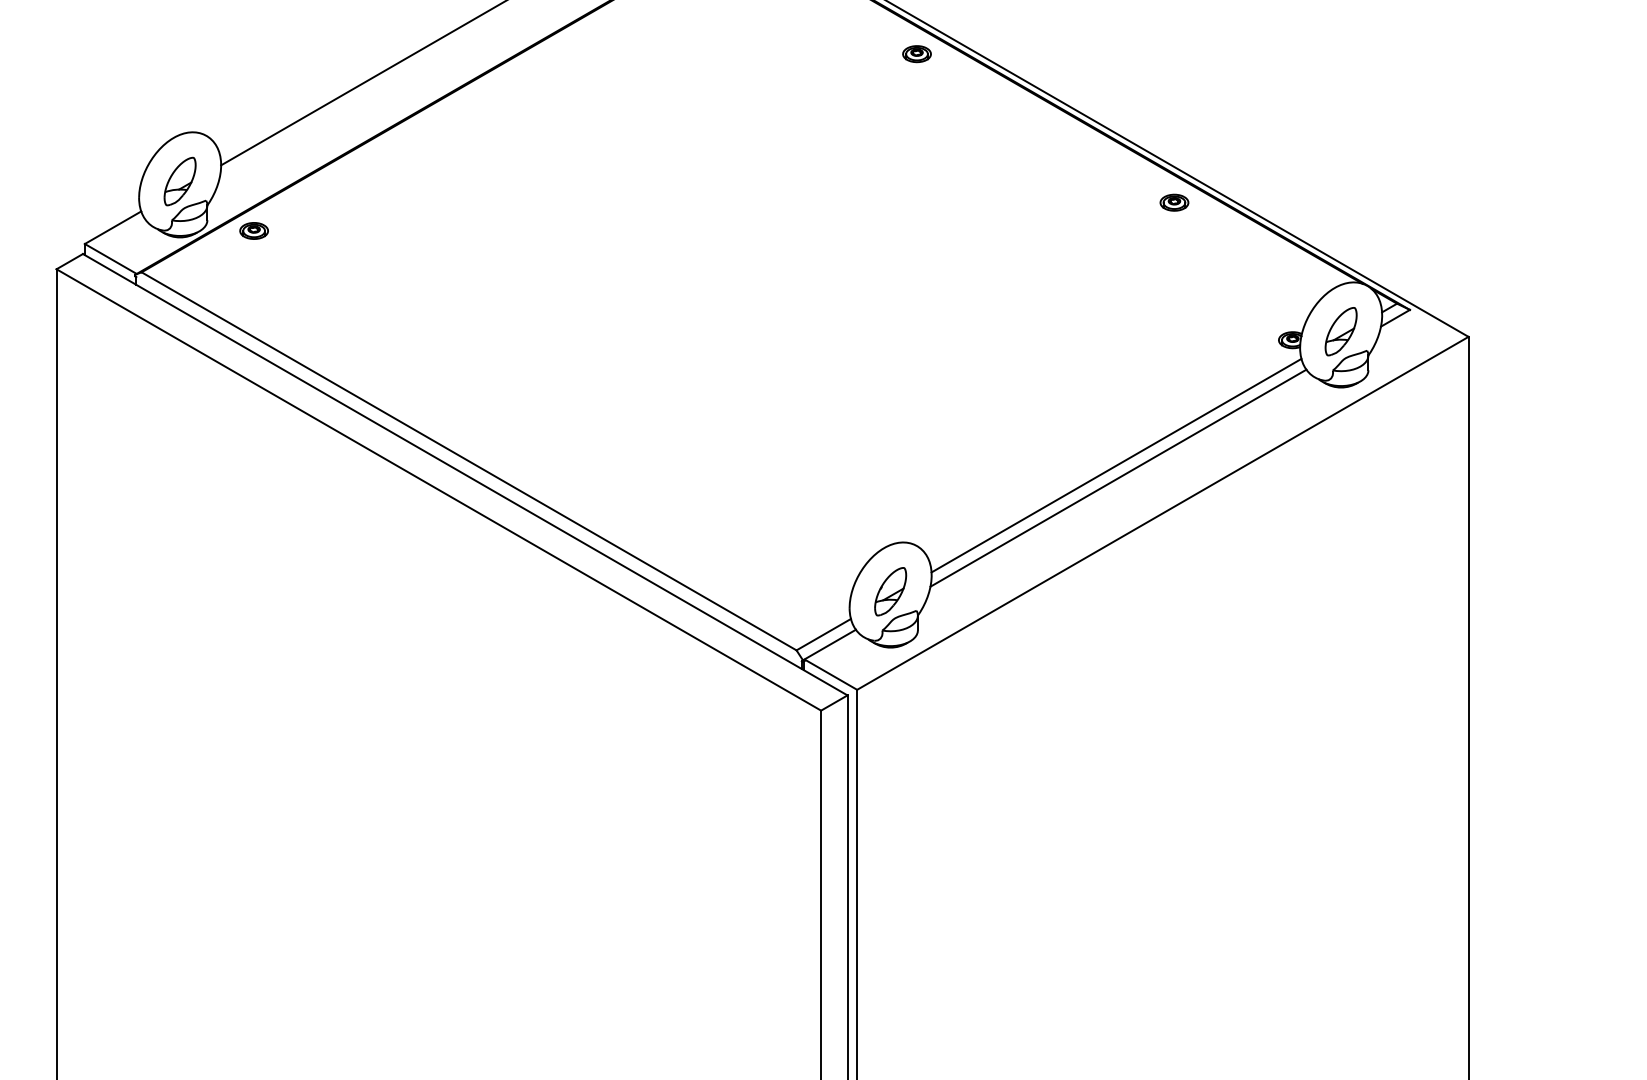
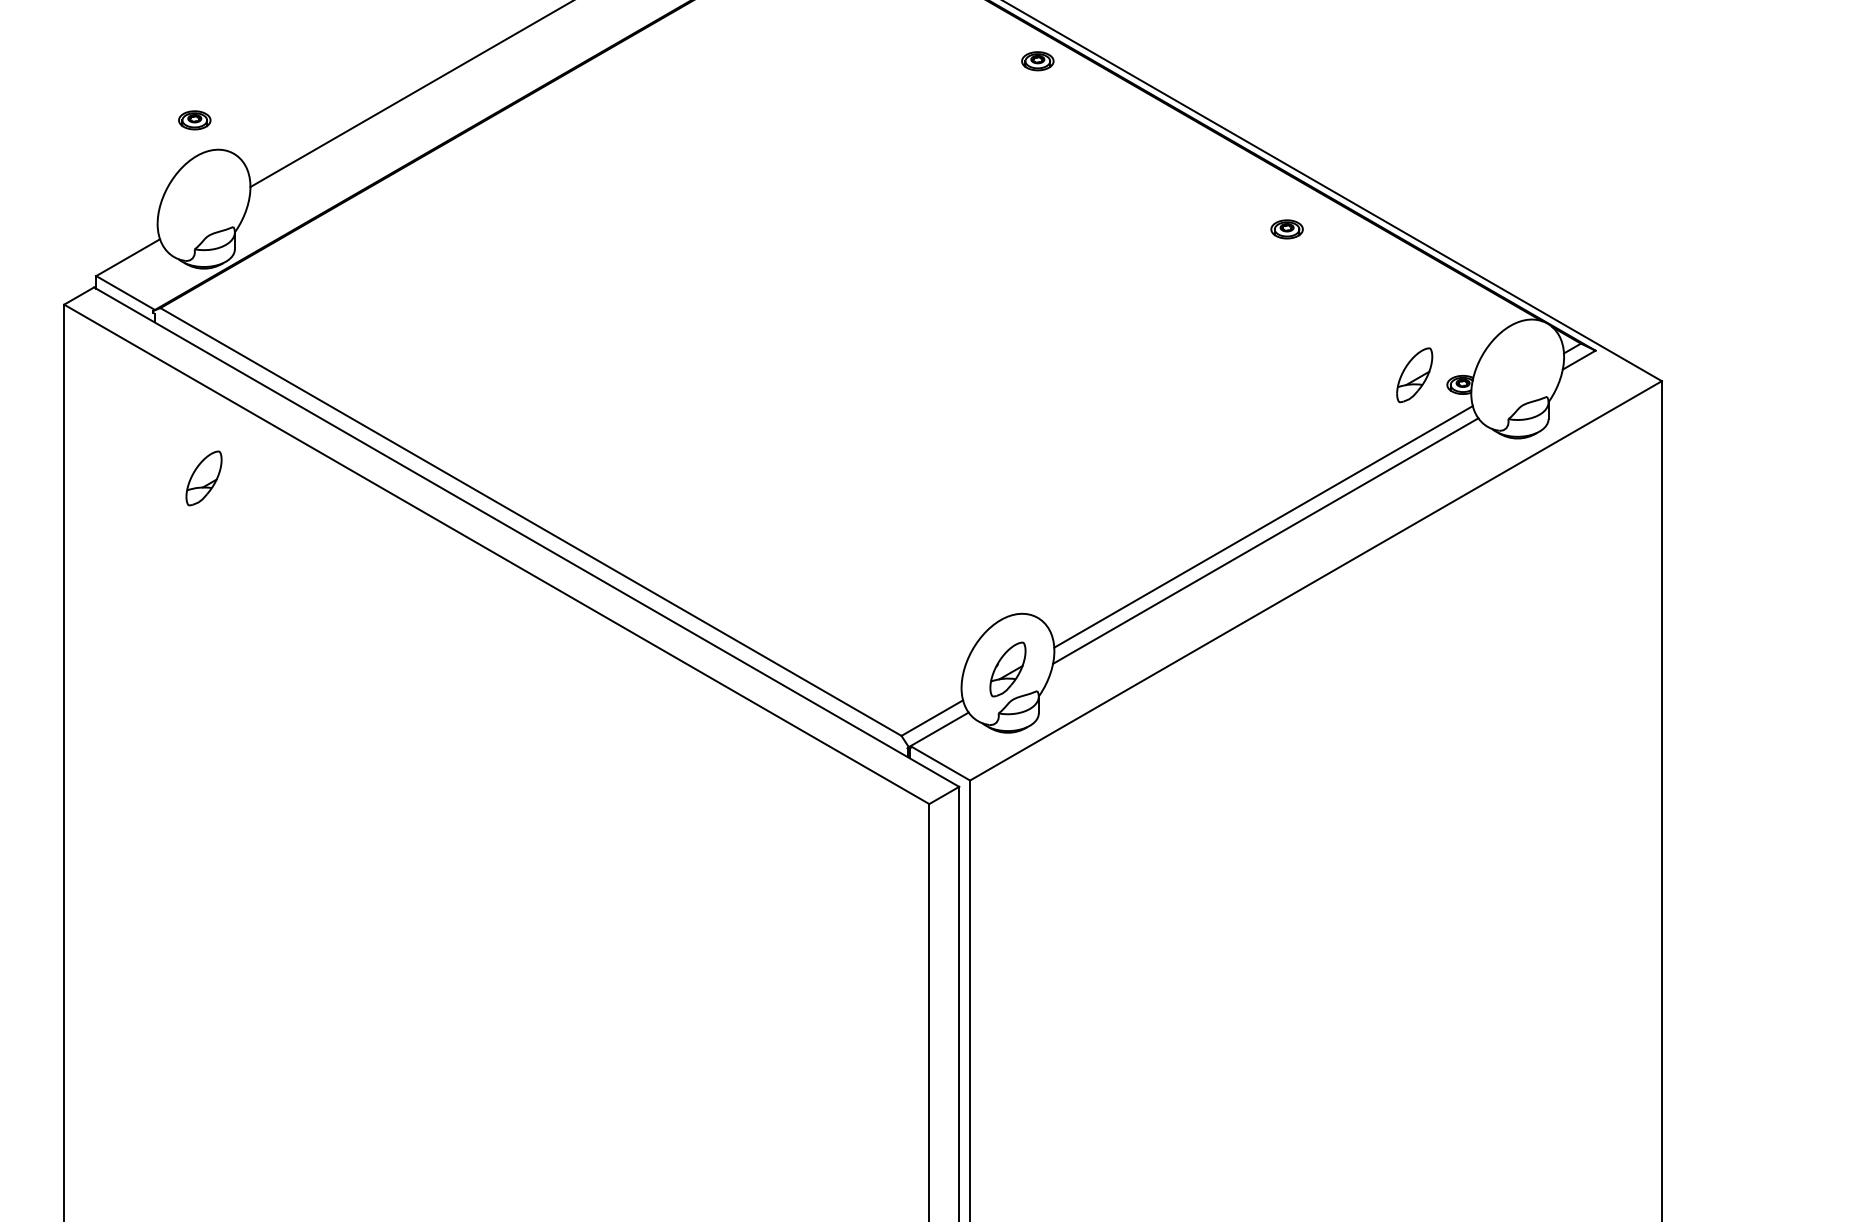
part: (179, 181) -> (203, 478), moved
part: (1173, 202) -> (1286, 229), moved
part: (253, 231) -> (194, 120), moved
part: (1340, 331) -> (1414, 375), moved

